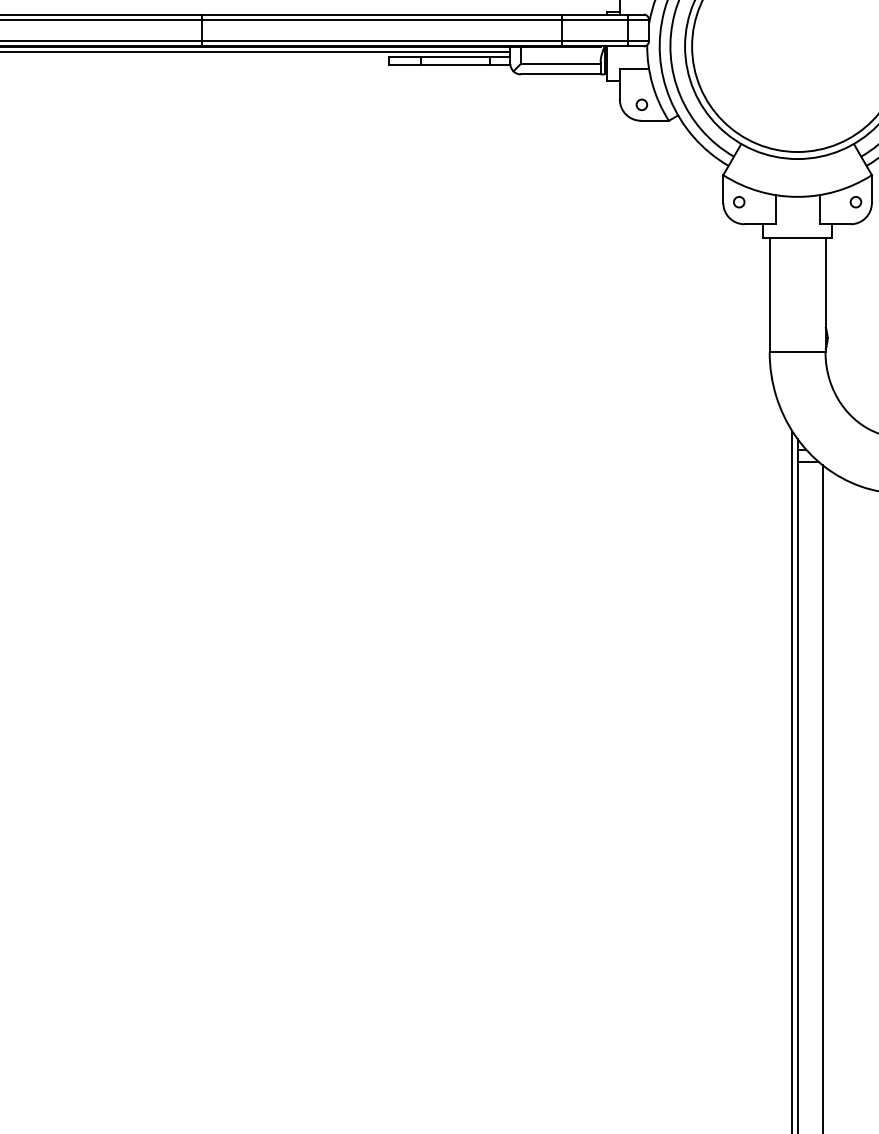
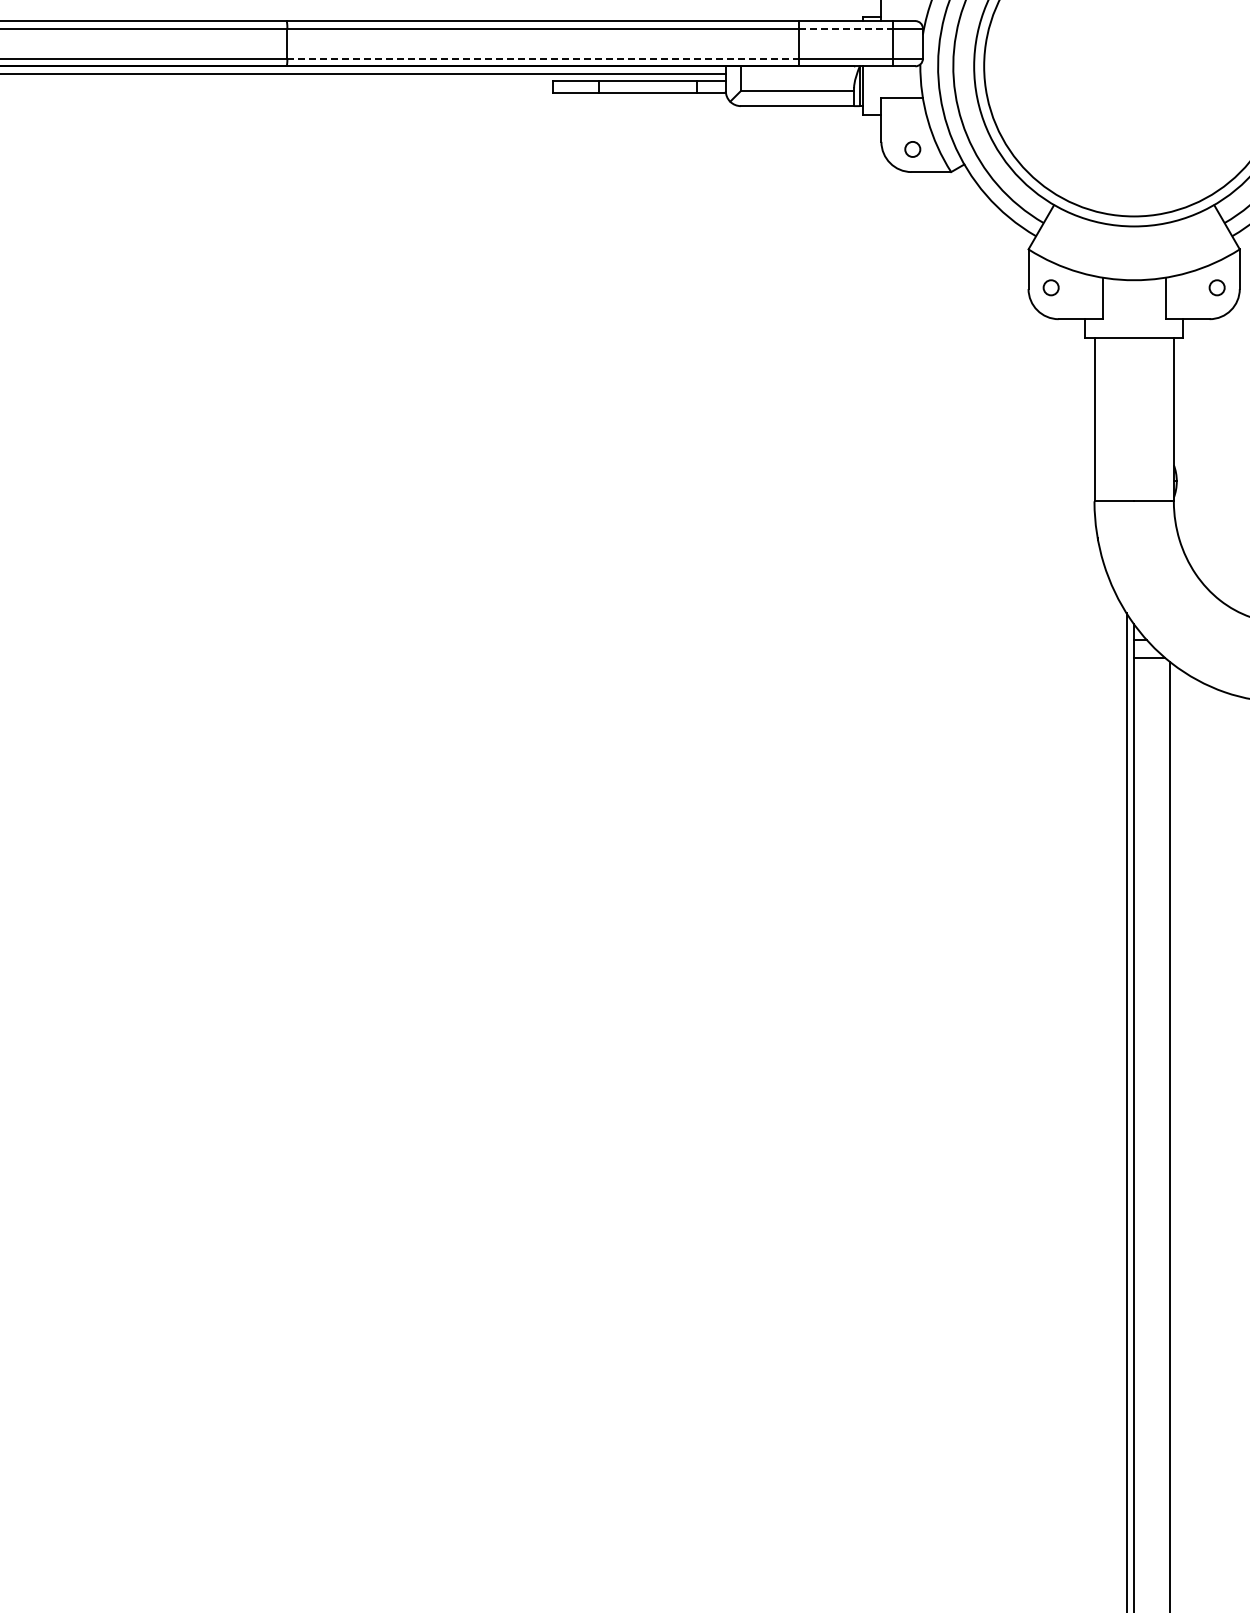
line: (595, 19) -> (846, 28), solid -> dashed
line: (382, 40) -> (543, 58), solid -> dashed

